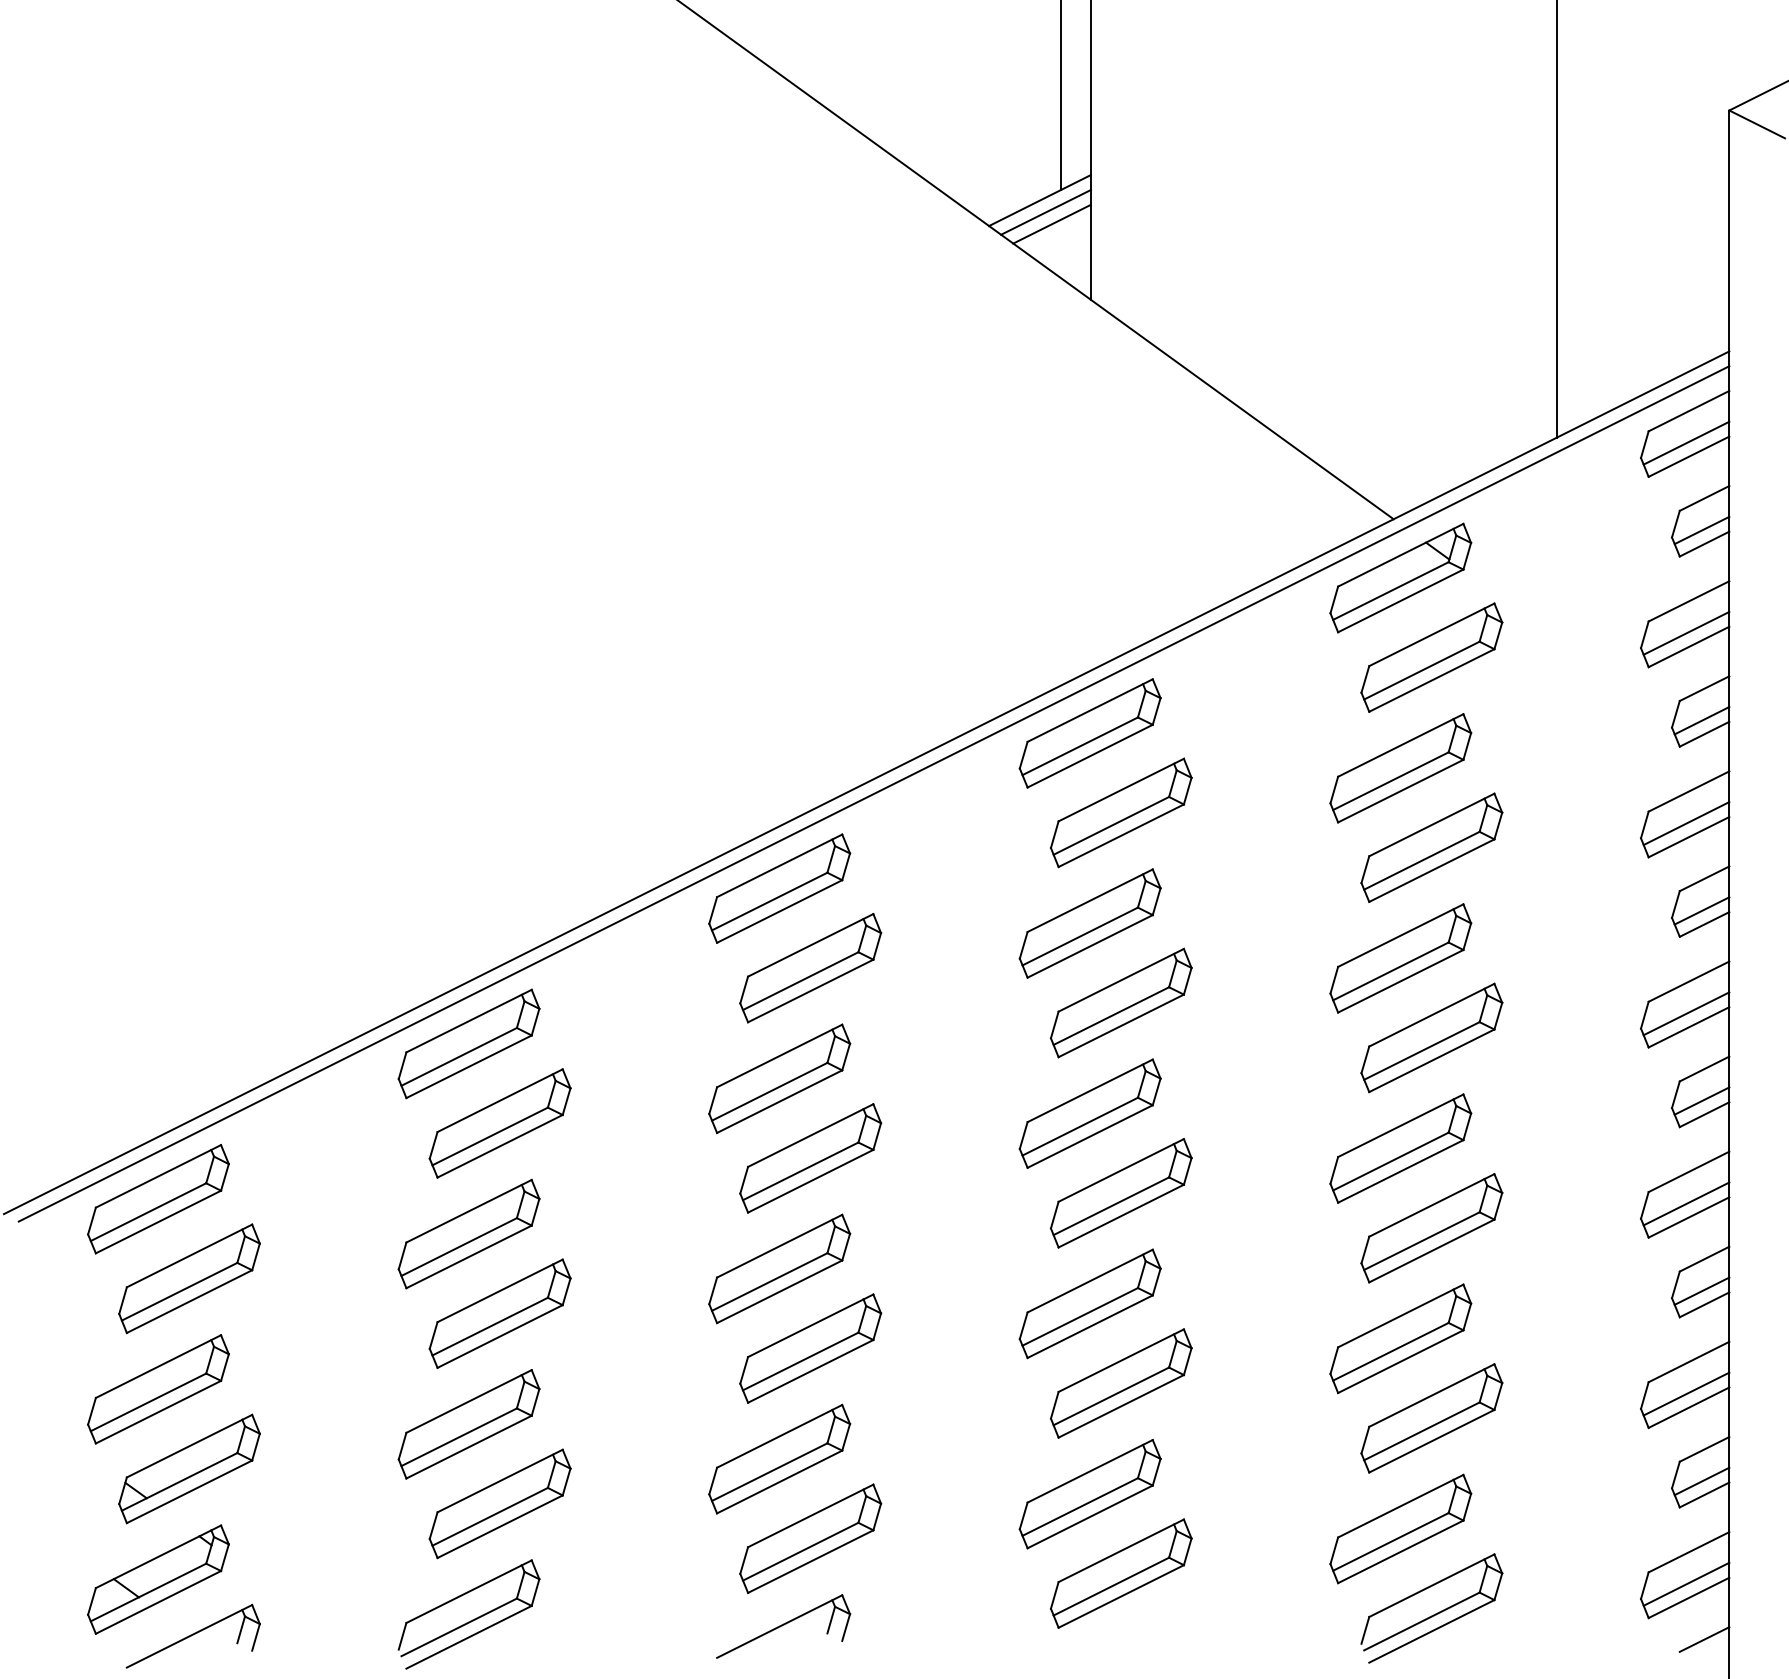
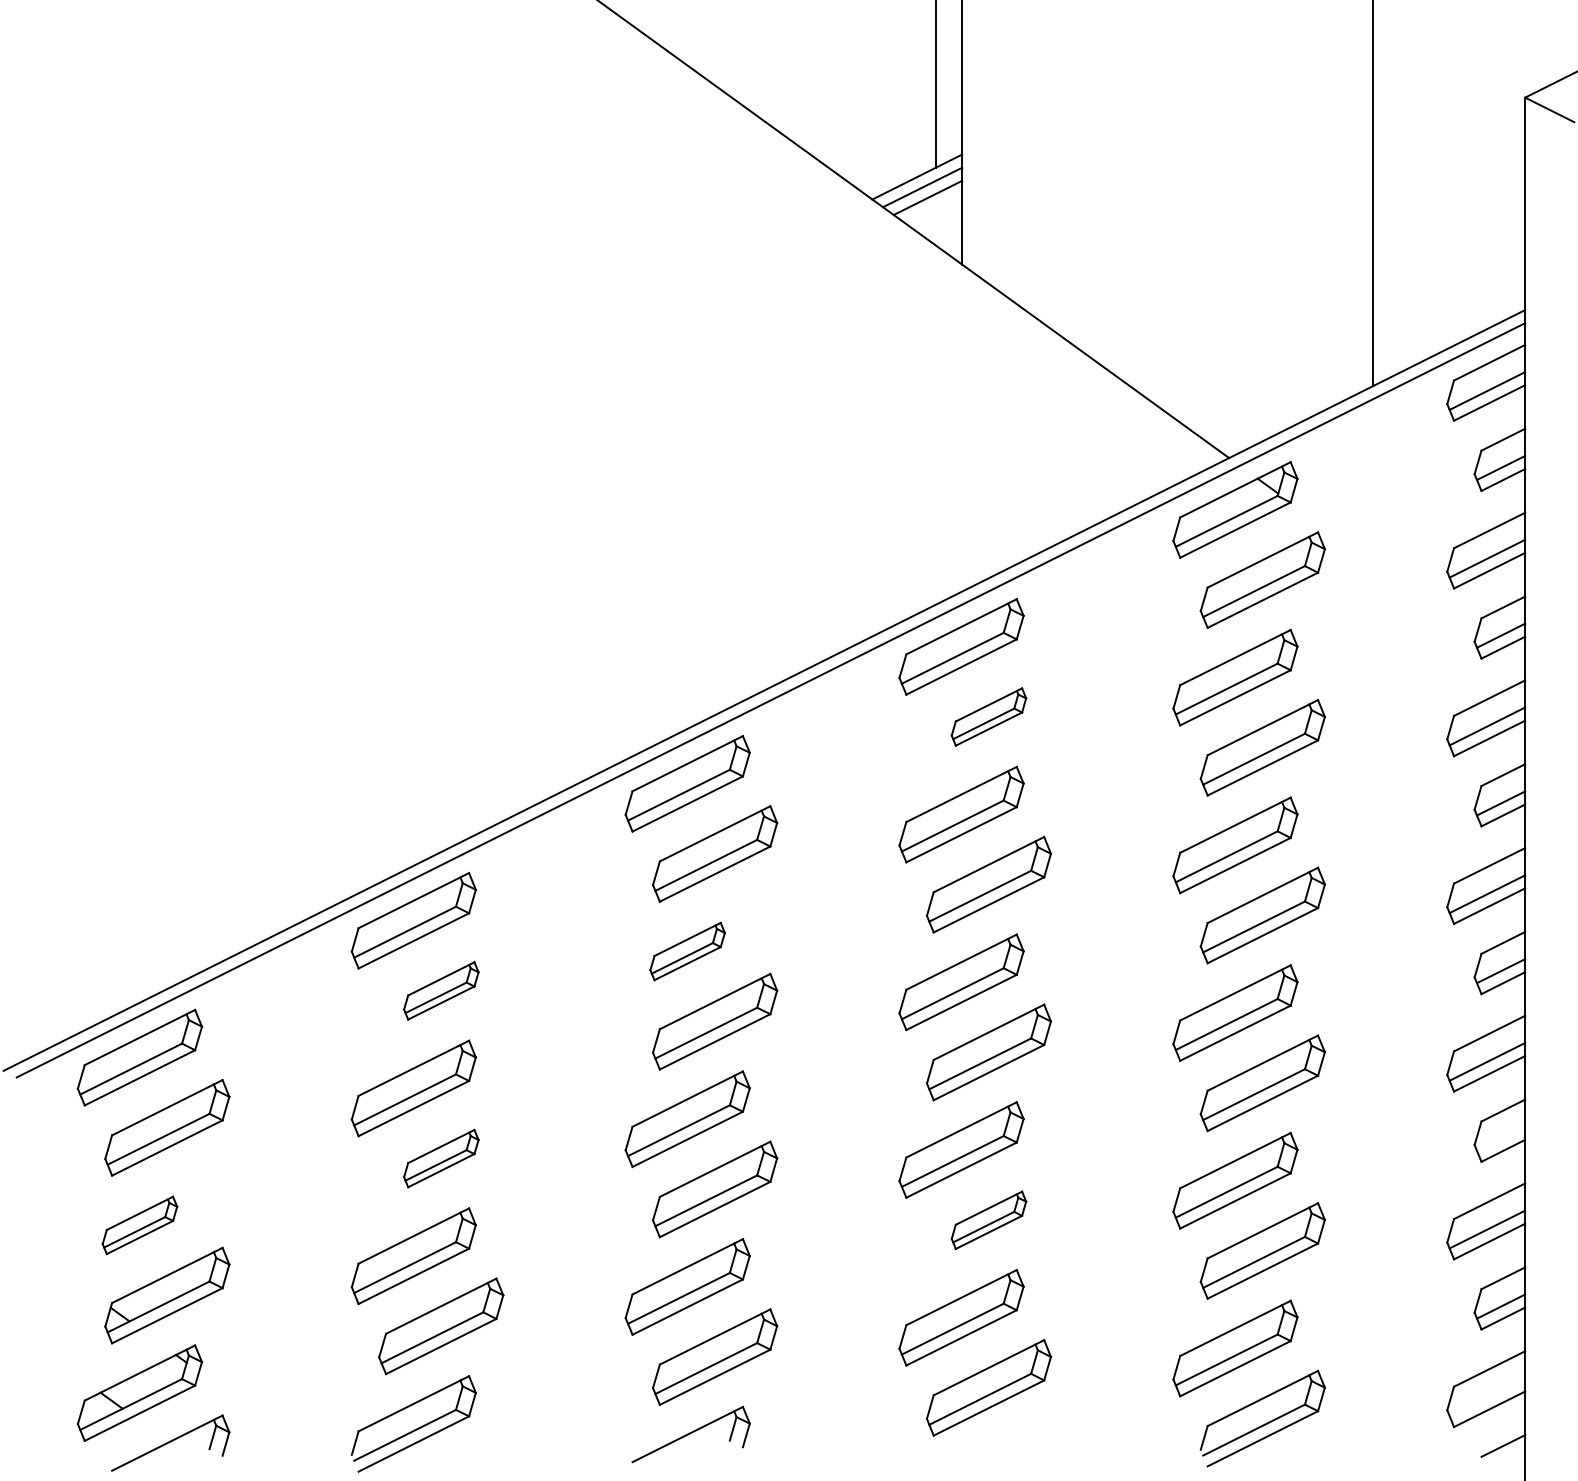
part: (1120, 812) -> (988, 716), size x0.6
part: (779, 1078) -> (687, 951), size x0.6
part: (500, 1123) -> (441, 990), size x0.6
line: (1702, 1290) -> (1501, 1138), removed
part: (500, 1313) -> (441, 1158), size x0.6
part: (1120, 1383) -> (988, 1220), size x0.6
part: (157, 1389) -> (139, 1225), size x0.6
line: (1686, 1584) -> (1487, 1397), removed

